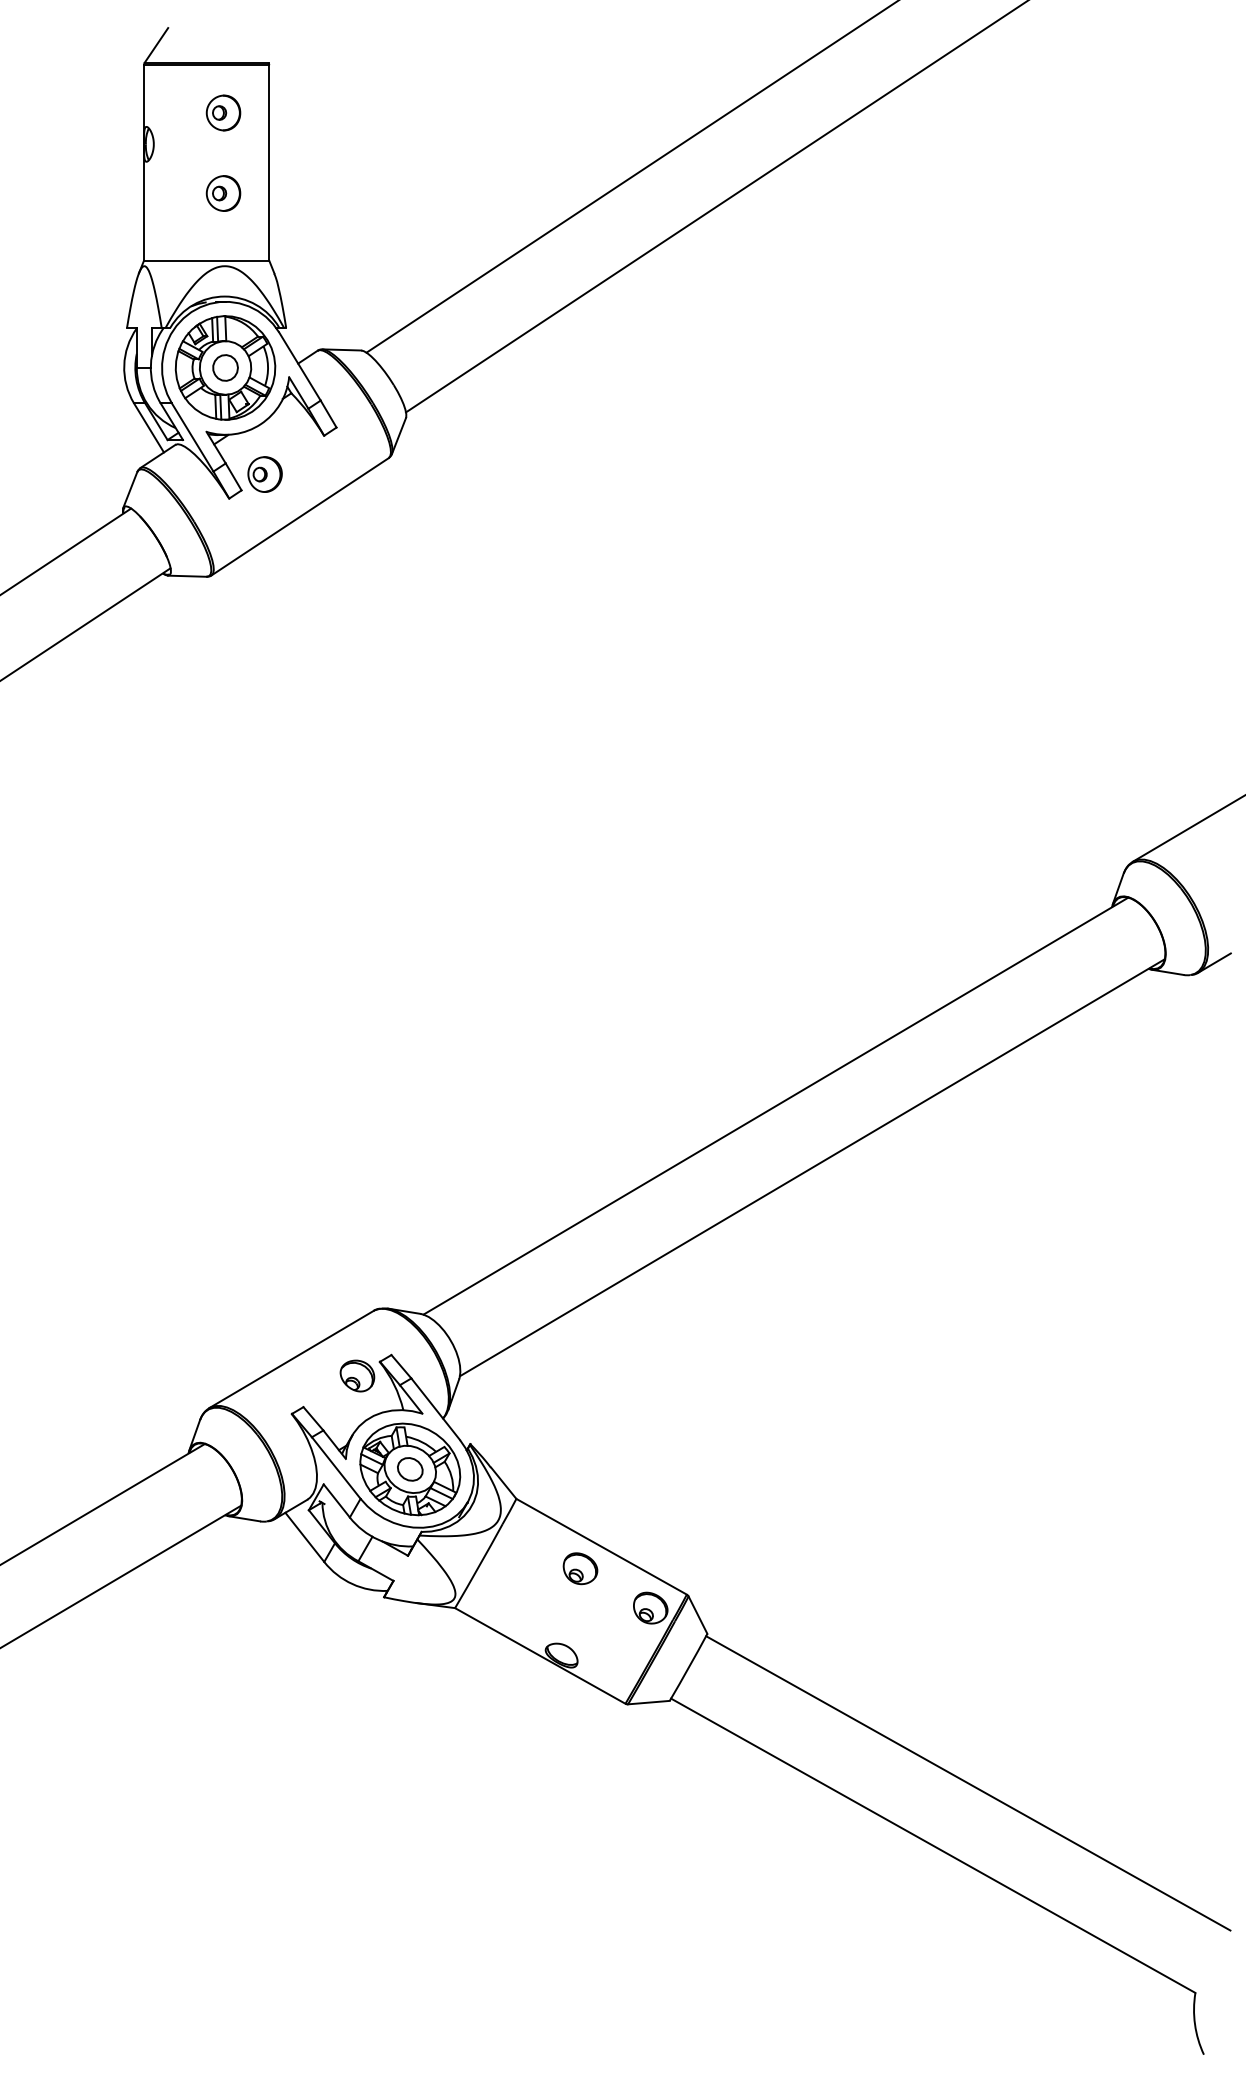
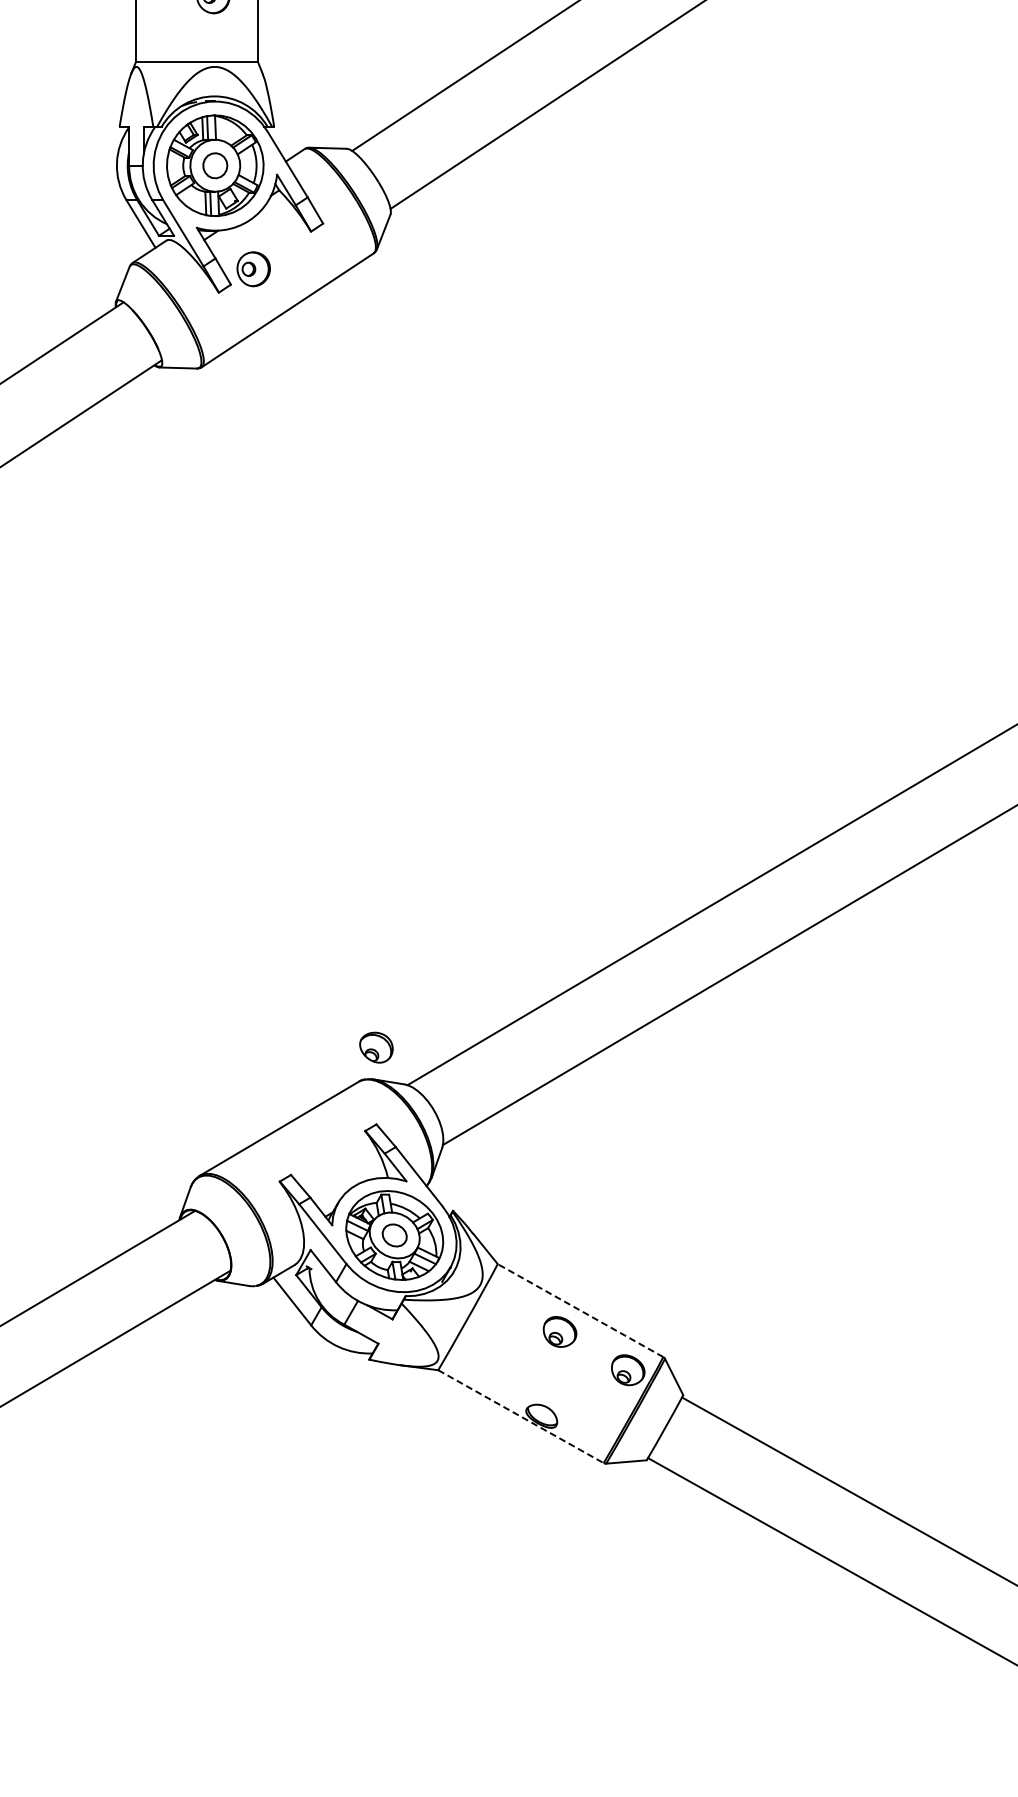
part: (357, 1375) -> (376, 1047), moved
line: (601, 1546) -> (580, 1310), solid -> dashed
line: (540, 1655) -> (521, 1416), solid -> dashed

